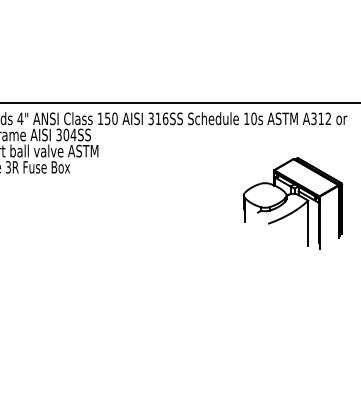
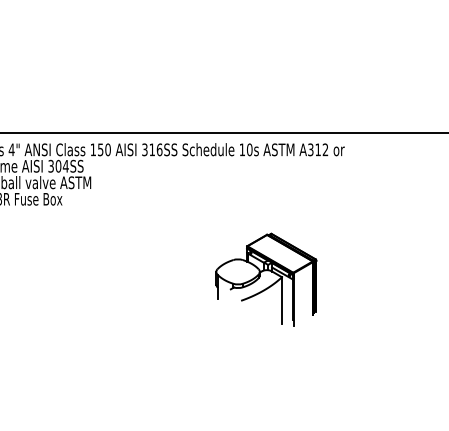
part: (287, 200) -> (260, 277), moved

